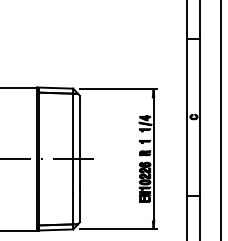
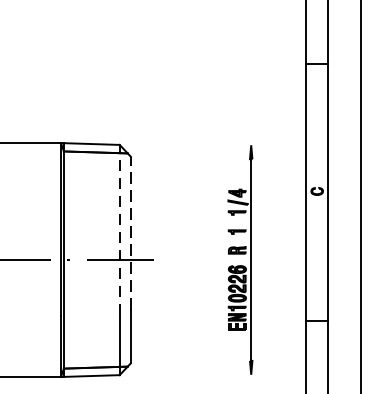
line: (118, 88) -> (193, 144), removed
line: (73, 140) -> (120, 229), solid -> dashed
line: (80, 142) -> (131, 232), solid -> dashed
line: (118, 229) -> (193, 375), removed

